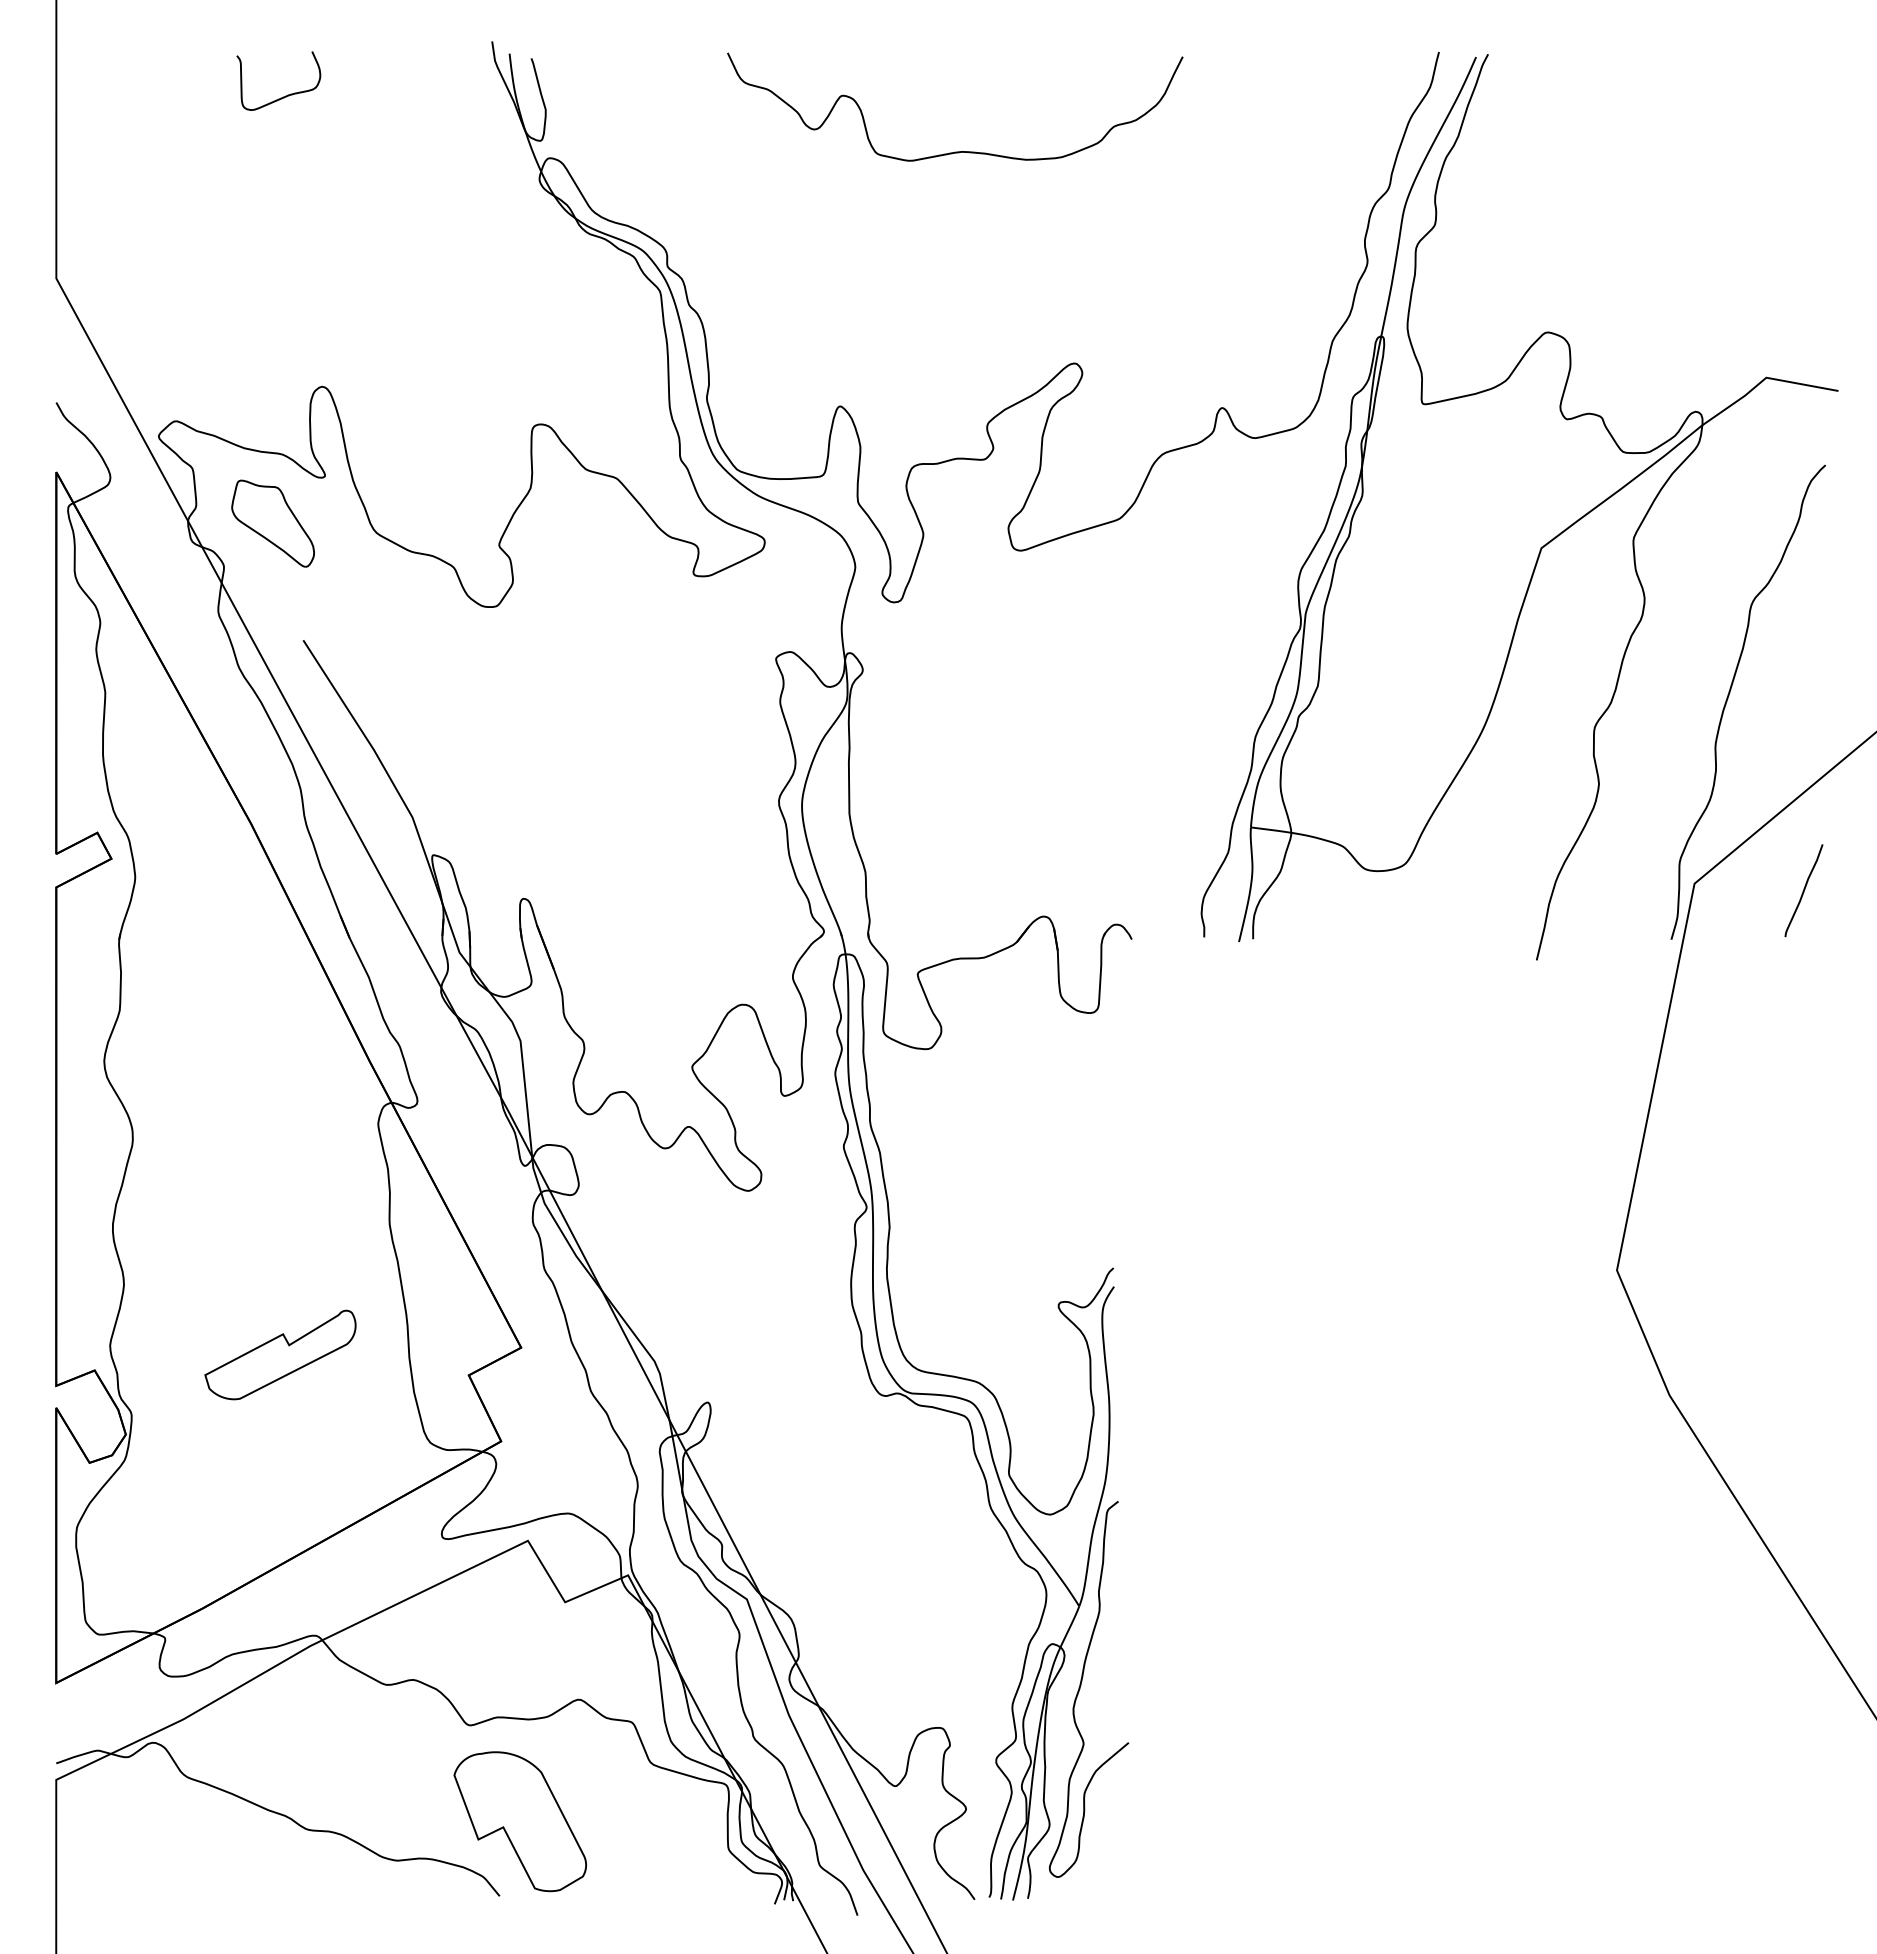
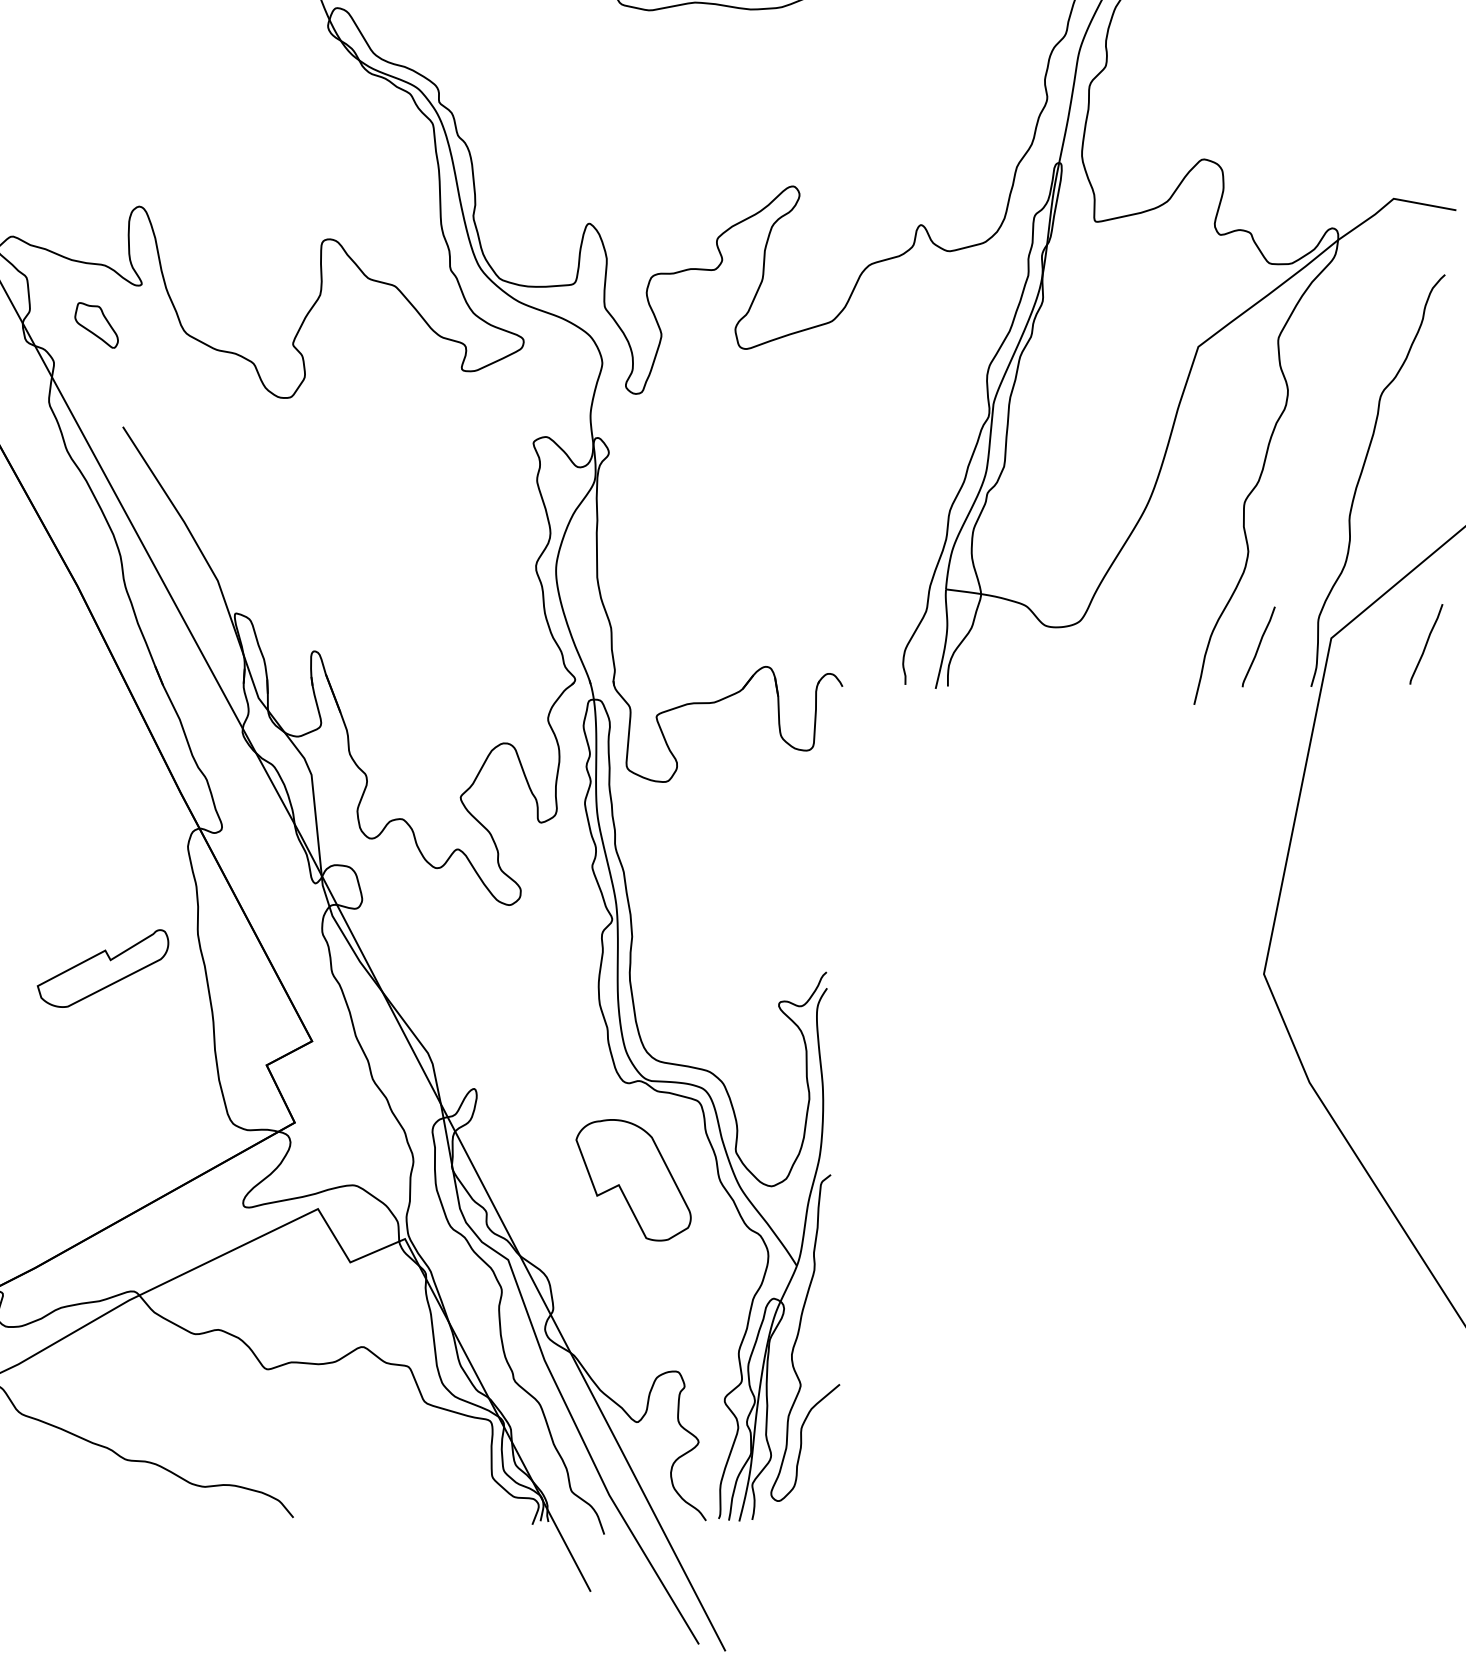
part: (272, 523) -> (96, 325), size x0.6
curve: (1610, 893) -> (1258, 646), added
part: (280, 1354) -> (103, 968), moved
part: (519, 1821) -> (632, 1180), moved

